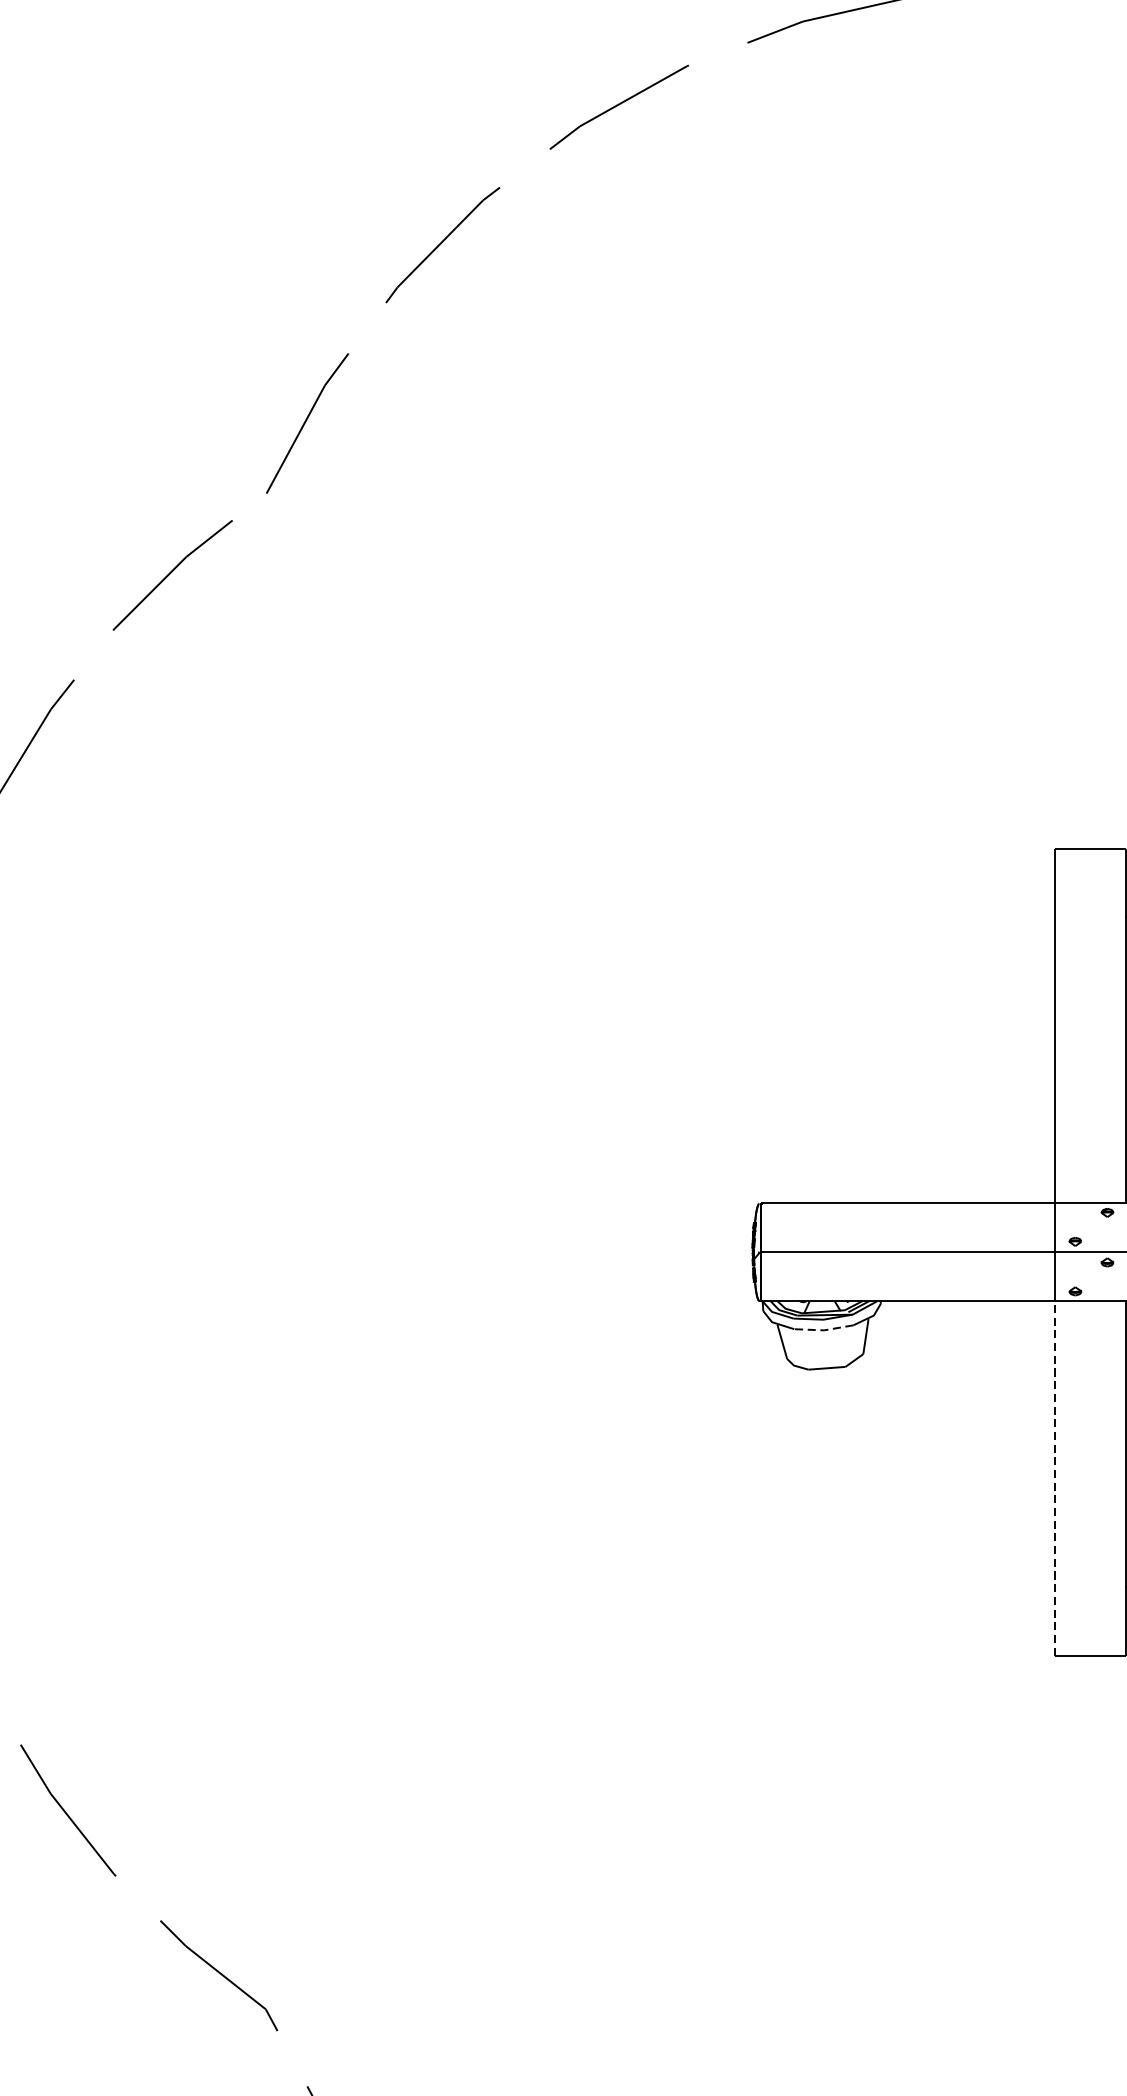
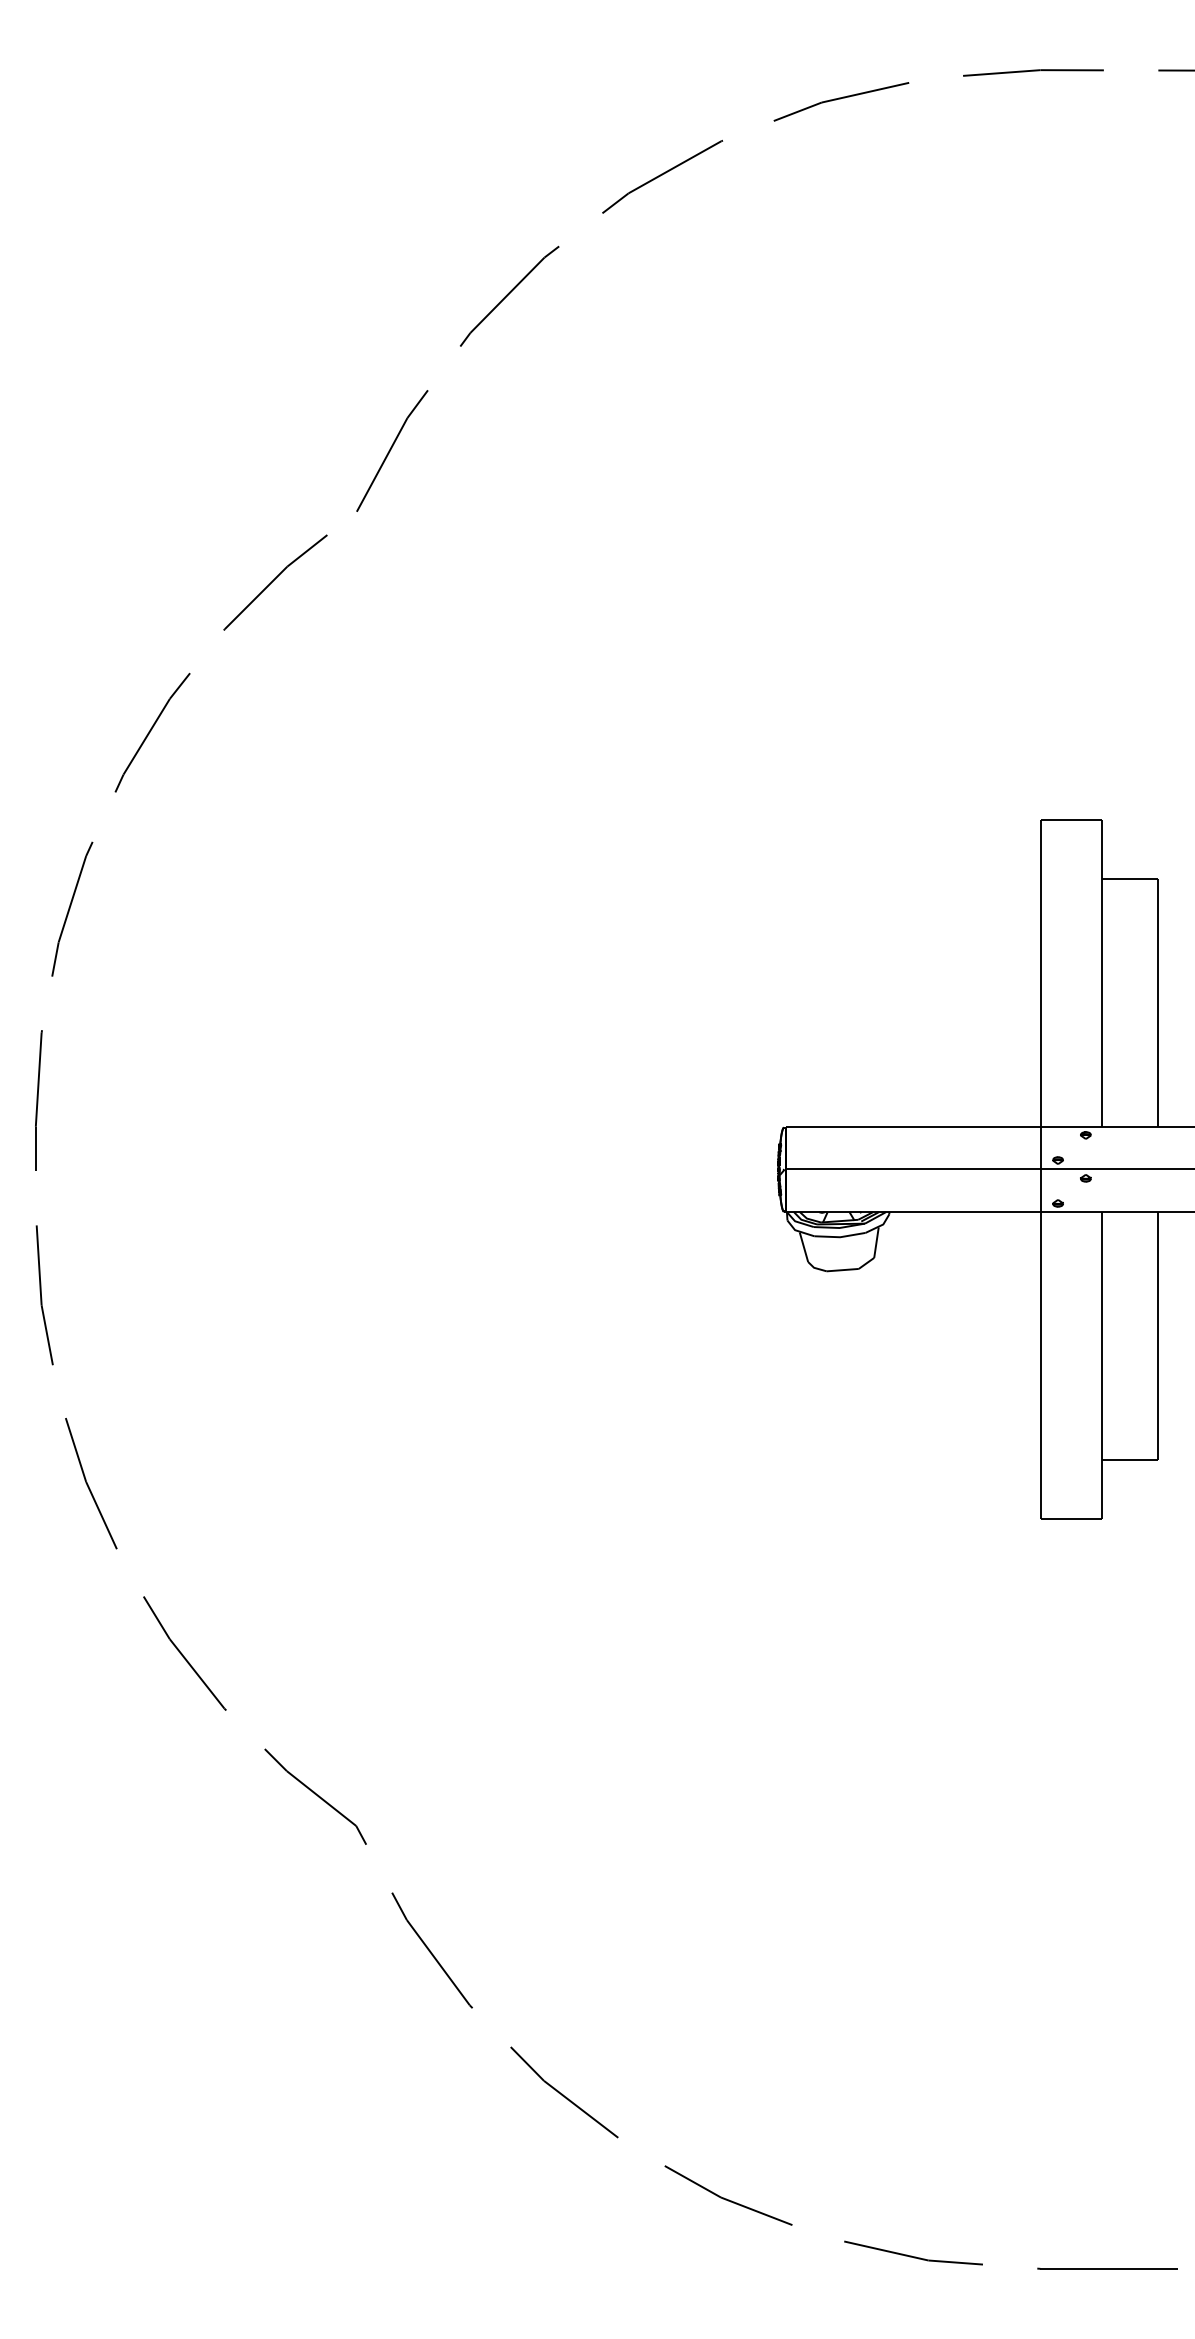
line: (824, 1330) -> (840, 1237), dashed -> solid
line: (1055, 1478) -> (1040, 1365), dashed -> solid

